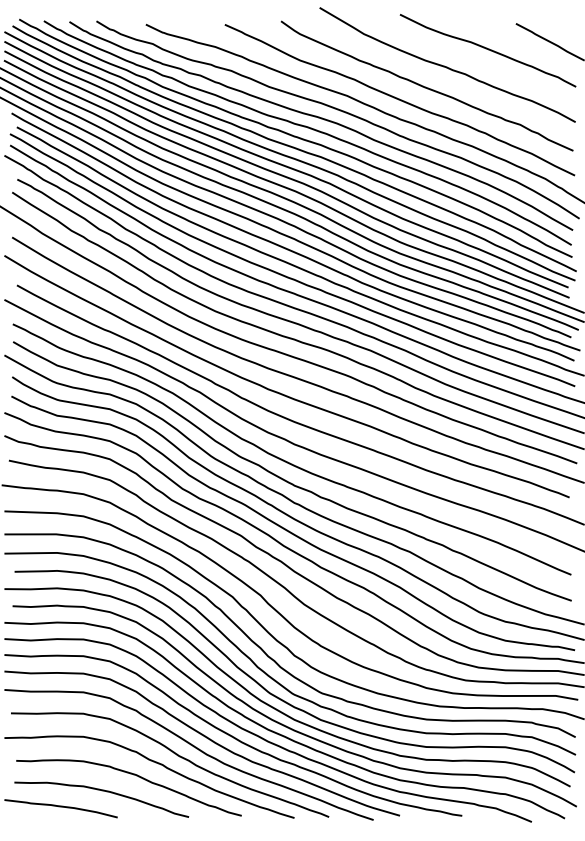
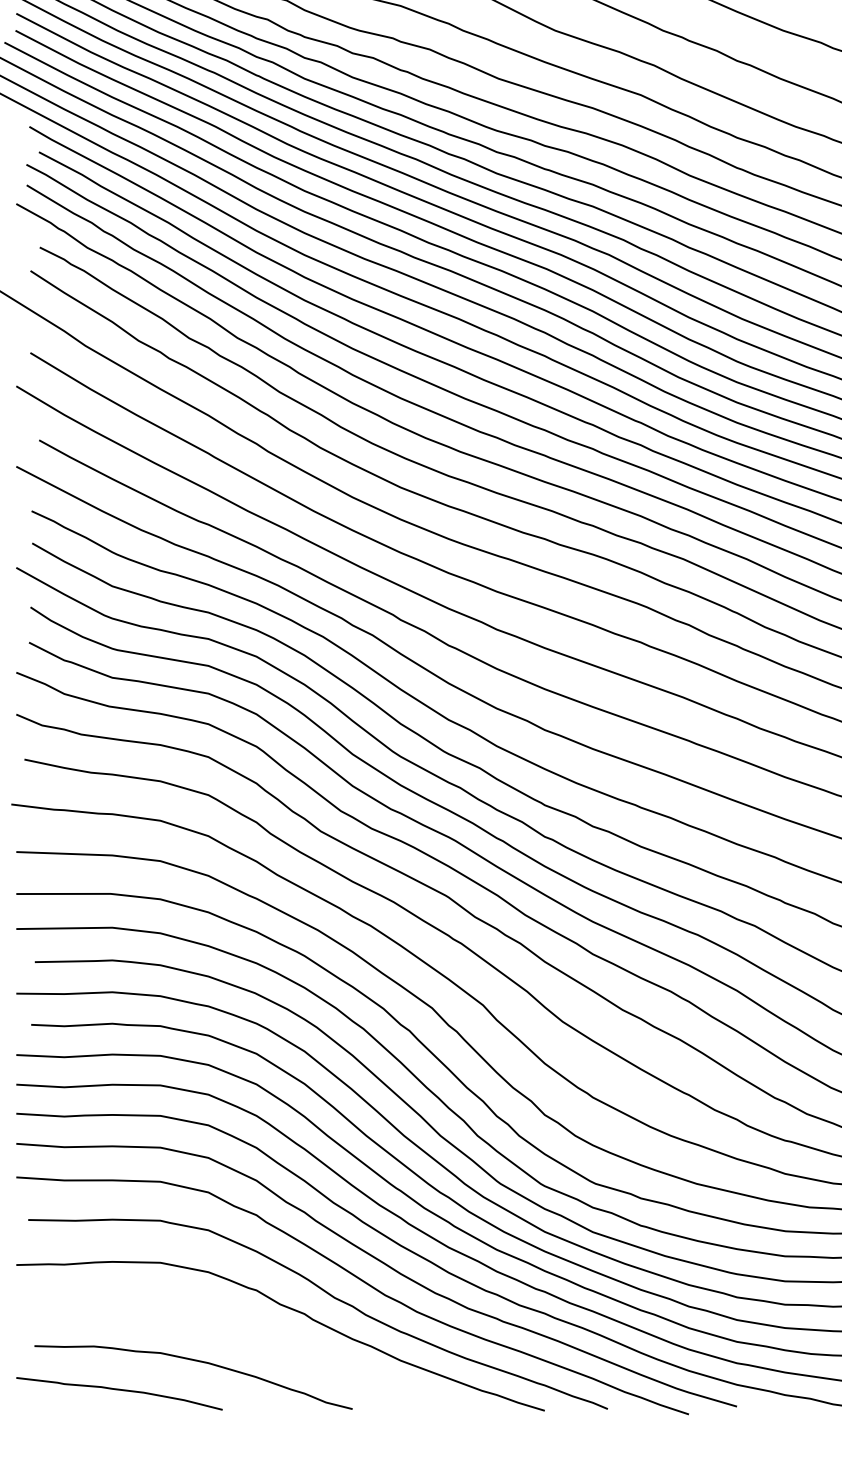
curve: (133, 775) -> (251, 1333), removed

